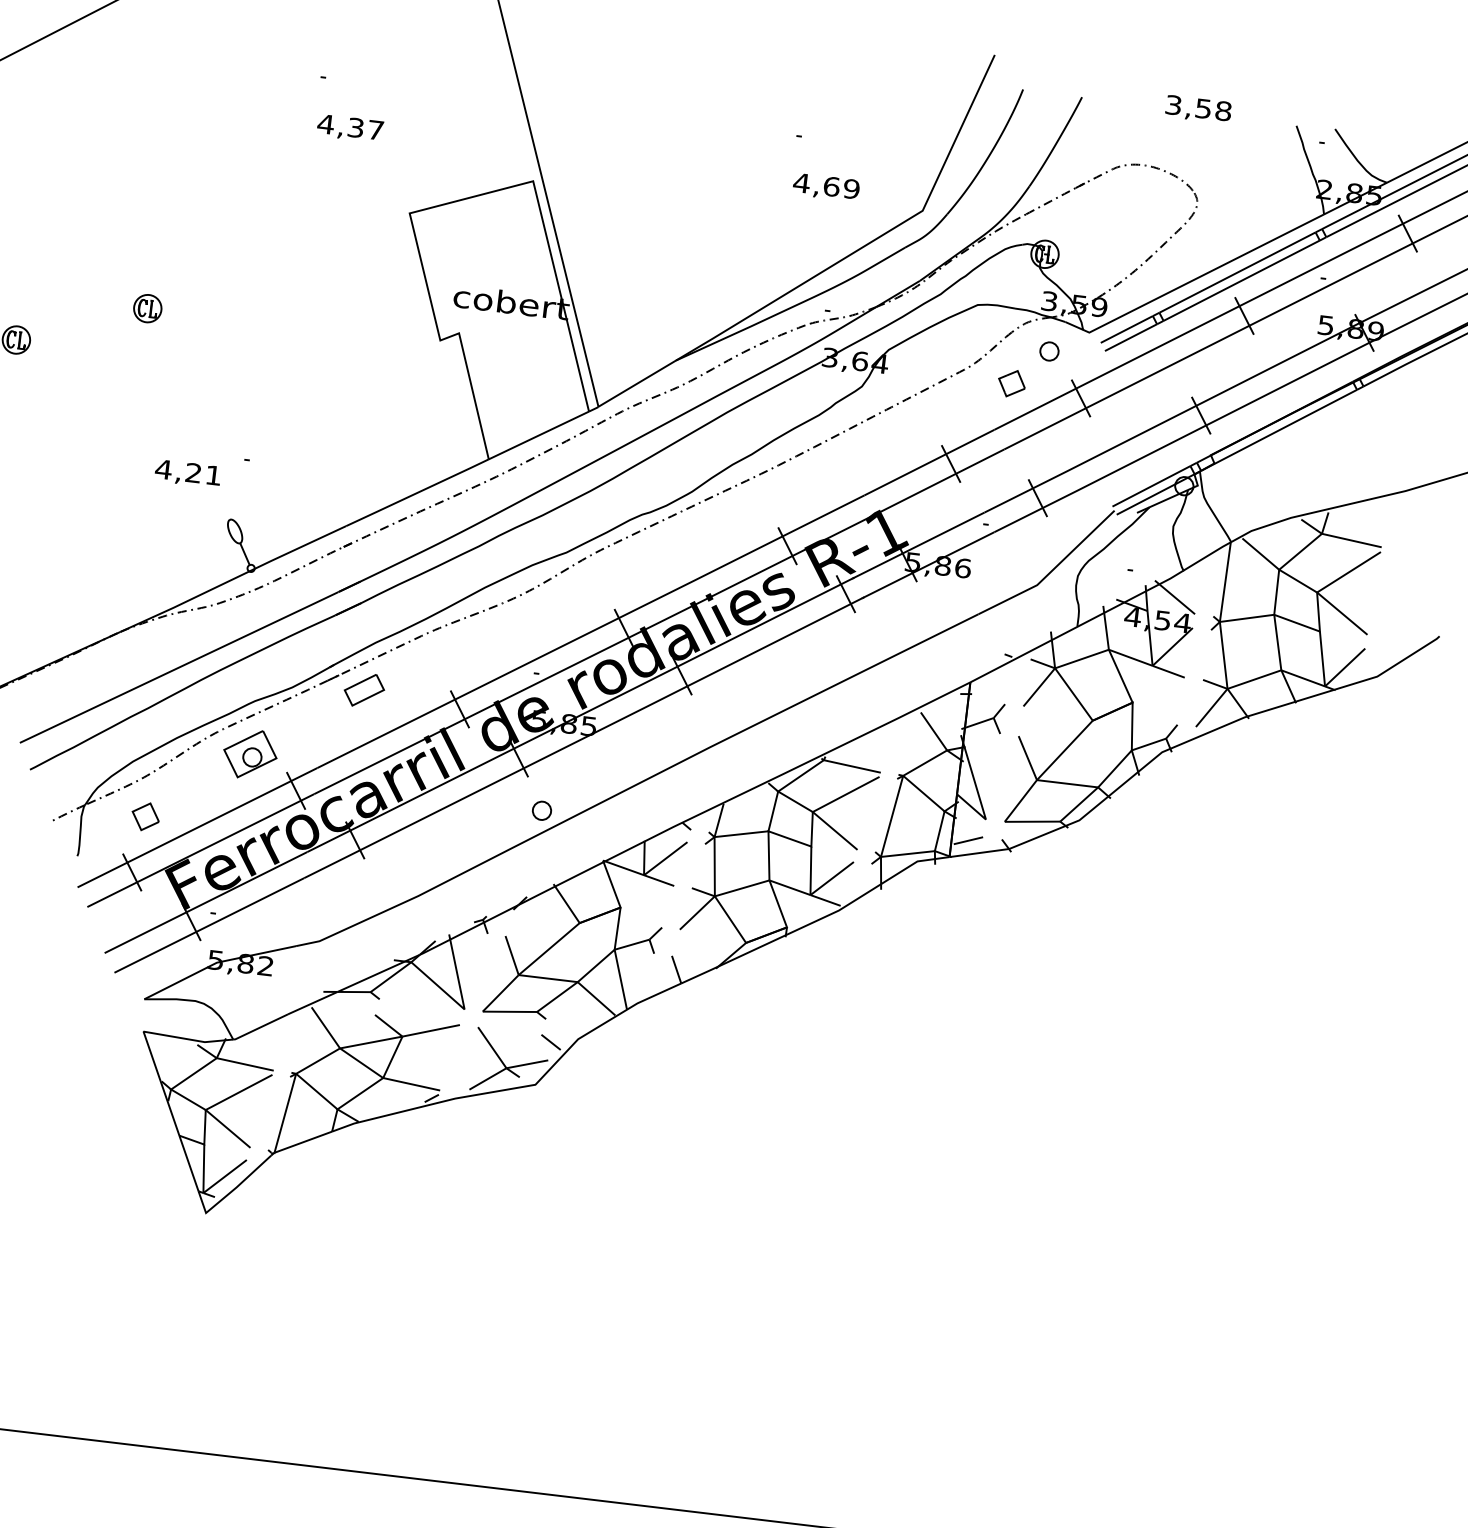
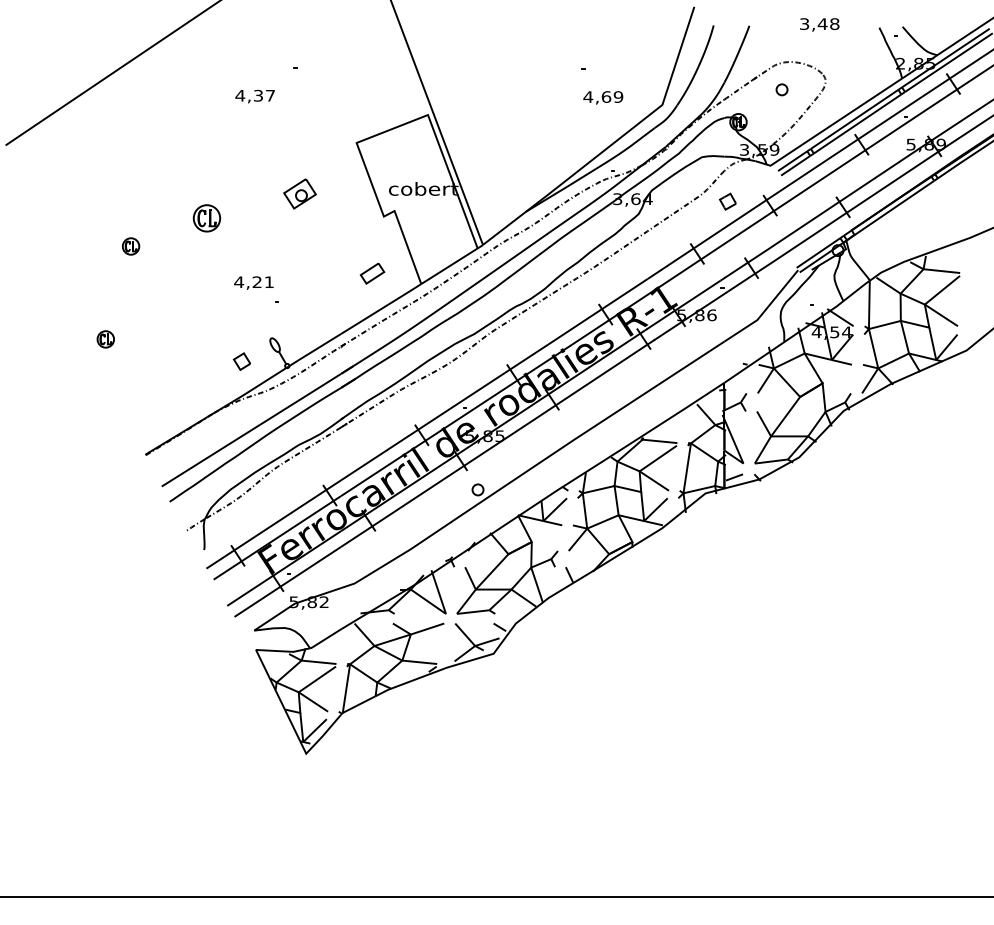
text: (1203, 109) -> (822, 24), 3,58 -> 3,48
text: (349, 128) -> (254, 96), moved
part: (148, 308) -> (207, 218), size x1.6
part: (1048, 350) -> (781, 89), moved
text: (187, 472) -> (253, 282), moved
part: (364, 690) -> (372, 273), moved
part: (249, 753) -> (299, 193), moved
part: (144, 816) -> (241, 361), moved

